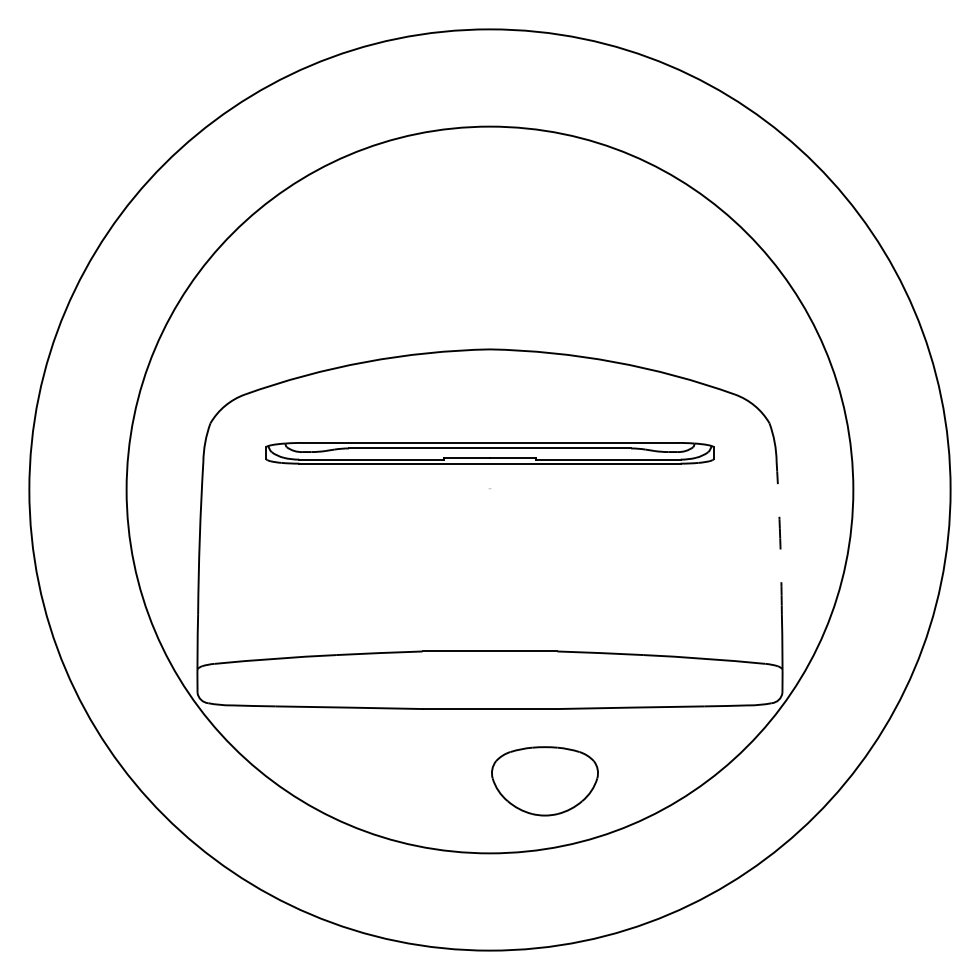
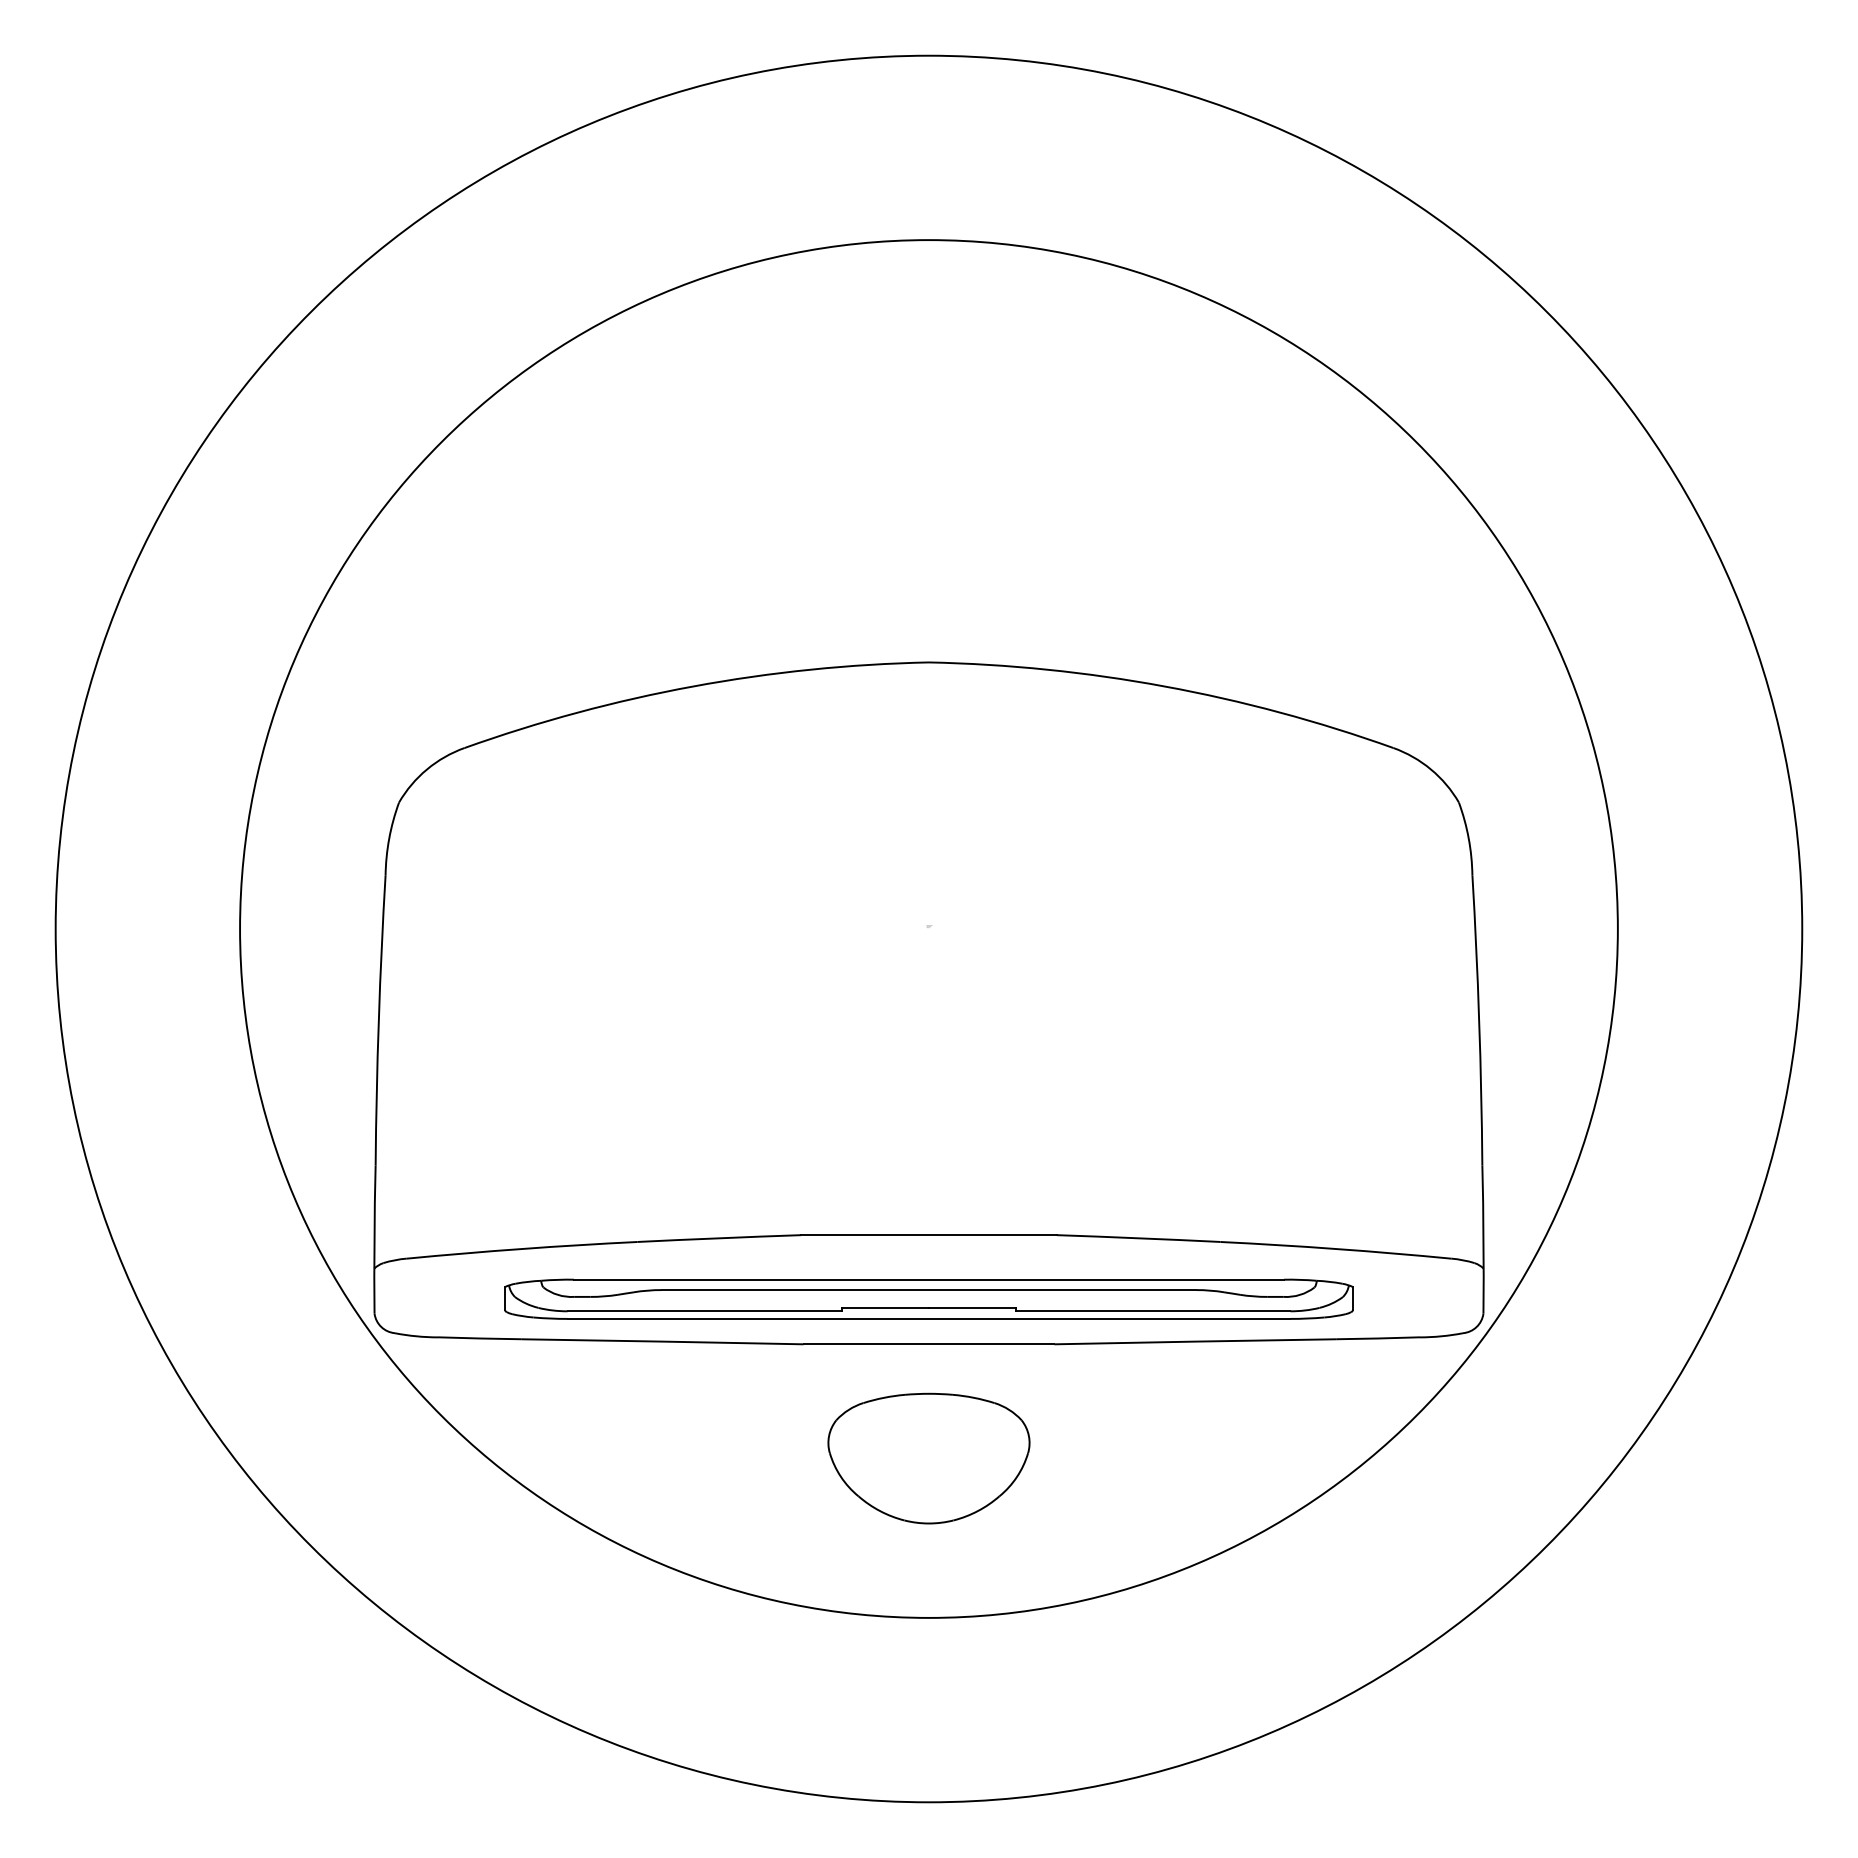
part: (489, 453) -> (928, 1299), moved
arc: (780, 538) -> (1479, 1020), dashed -> solid
part: (544, 781) -> (928, 1458), moved

